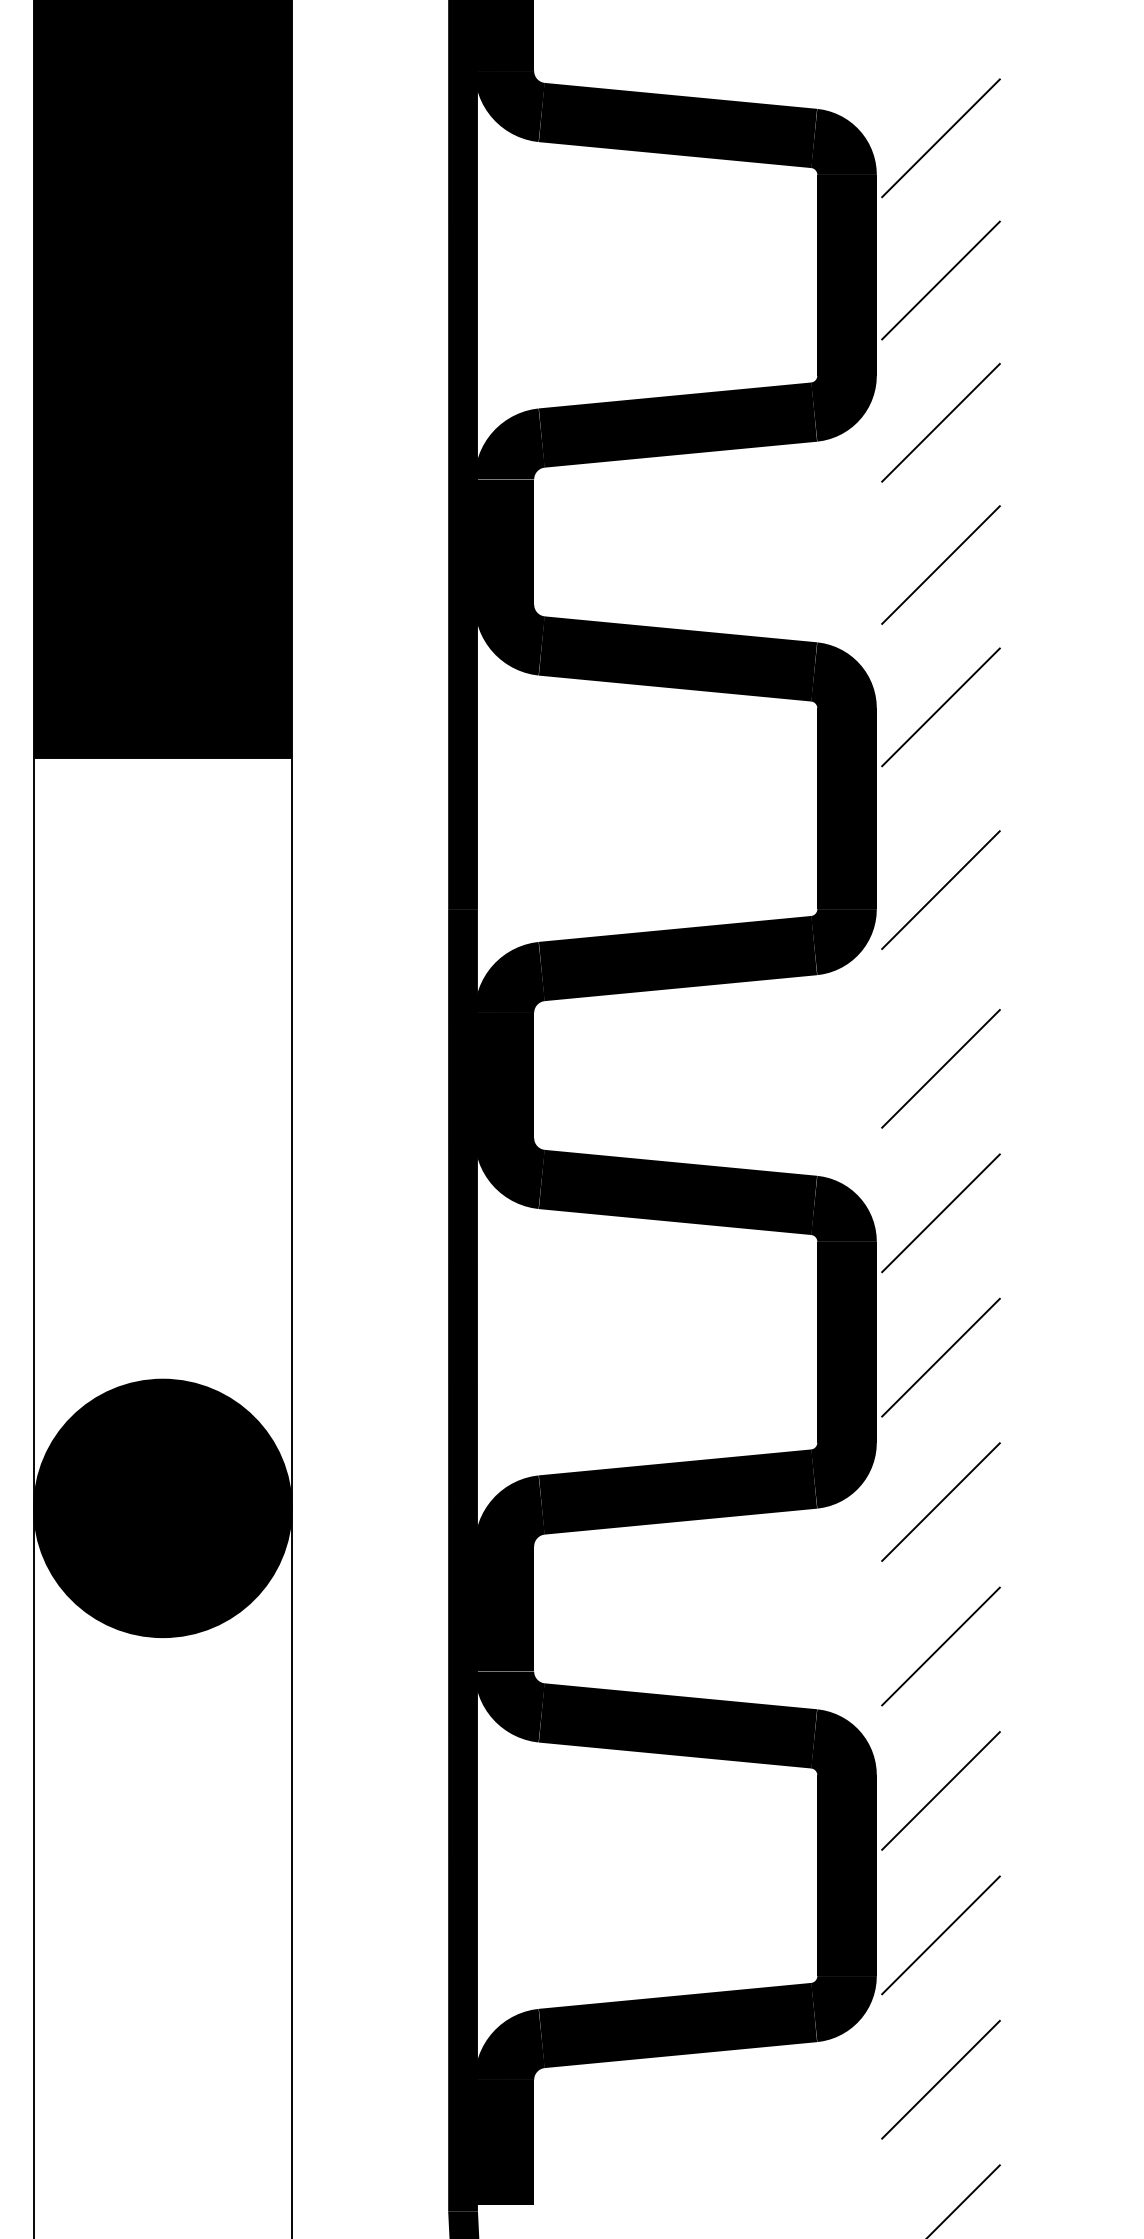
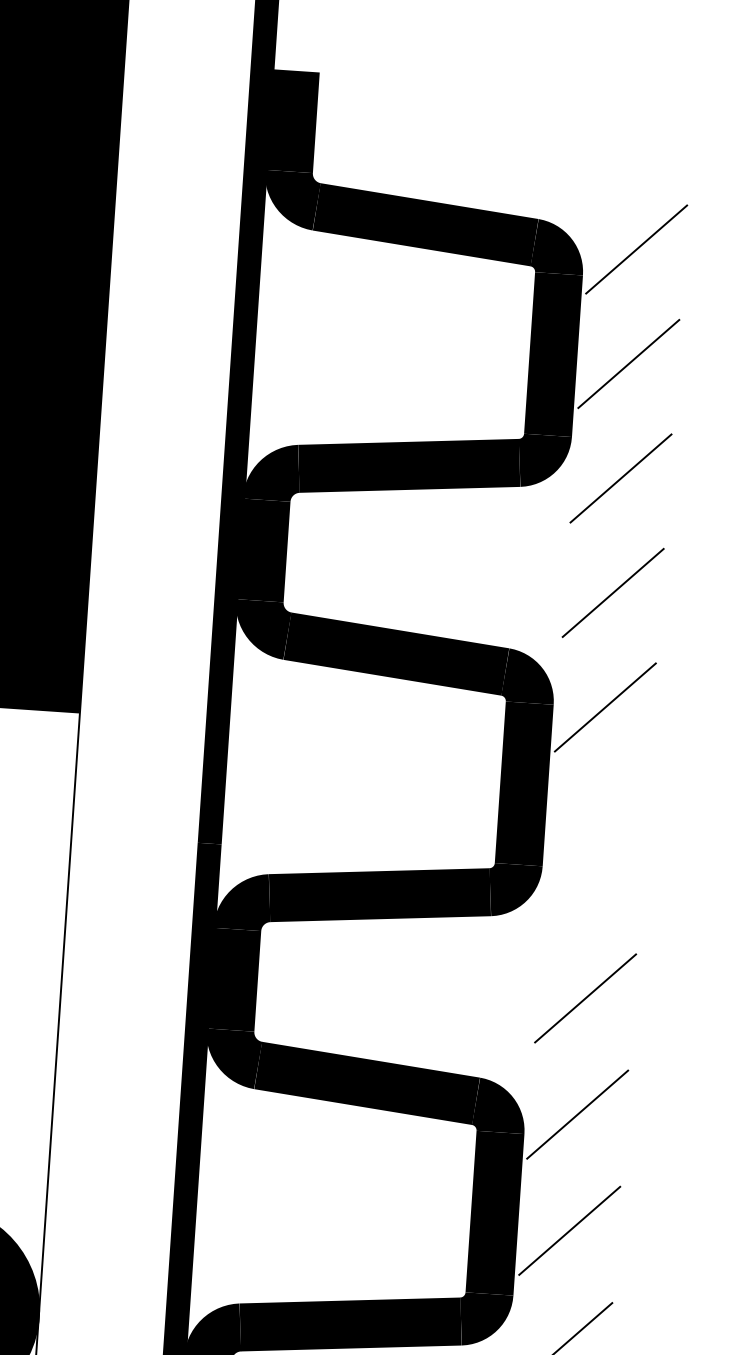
line: (940, 889) -> (595, 854), removed

